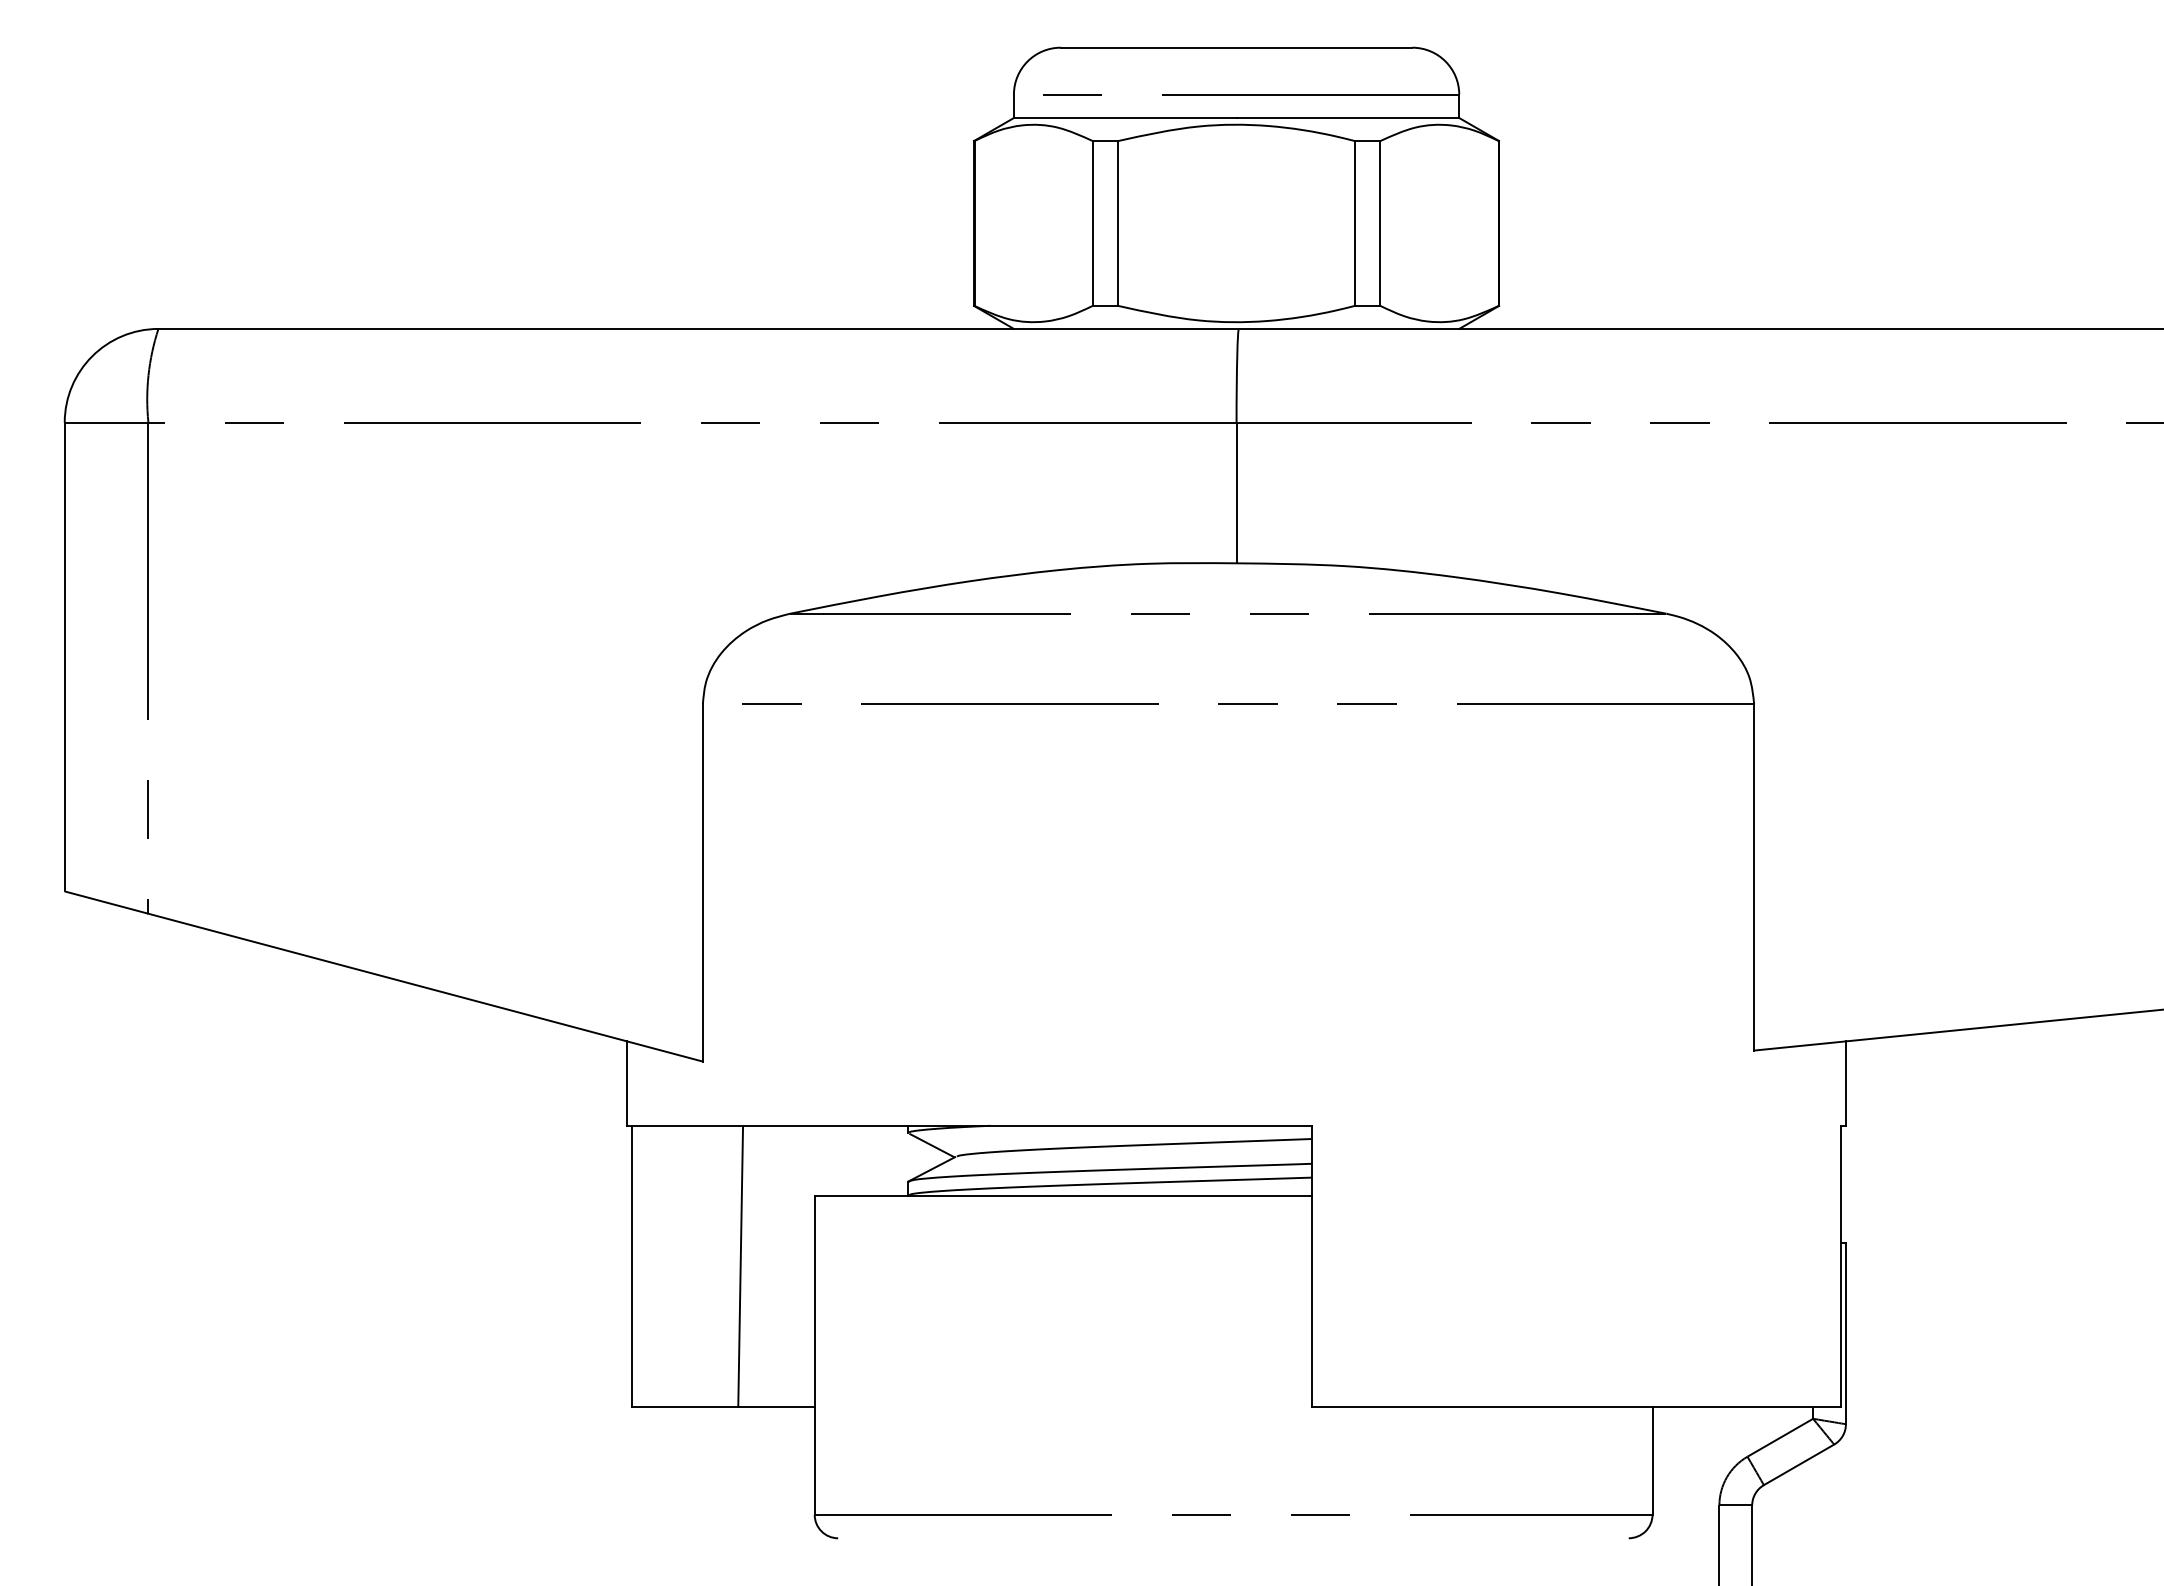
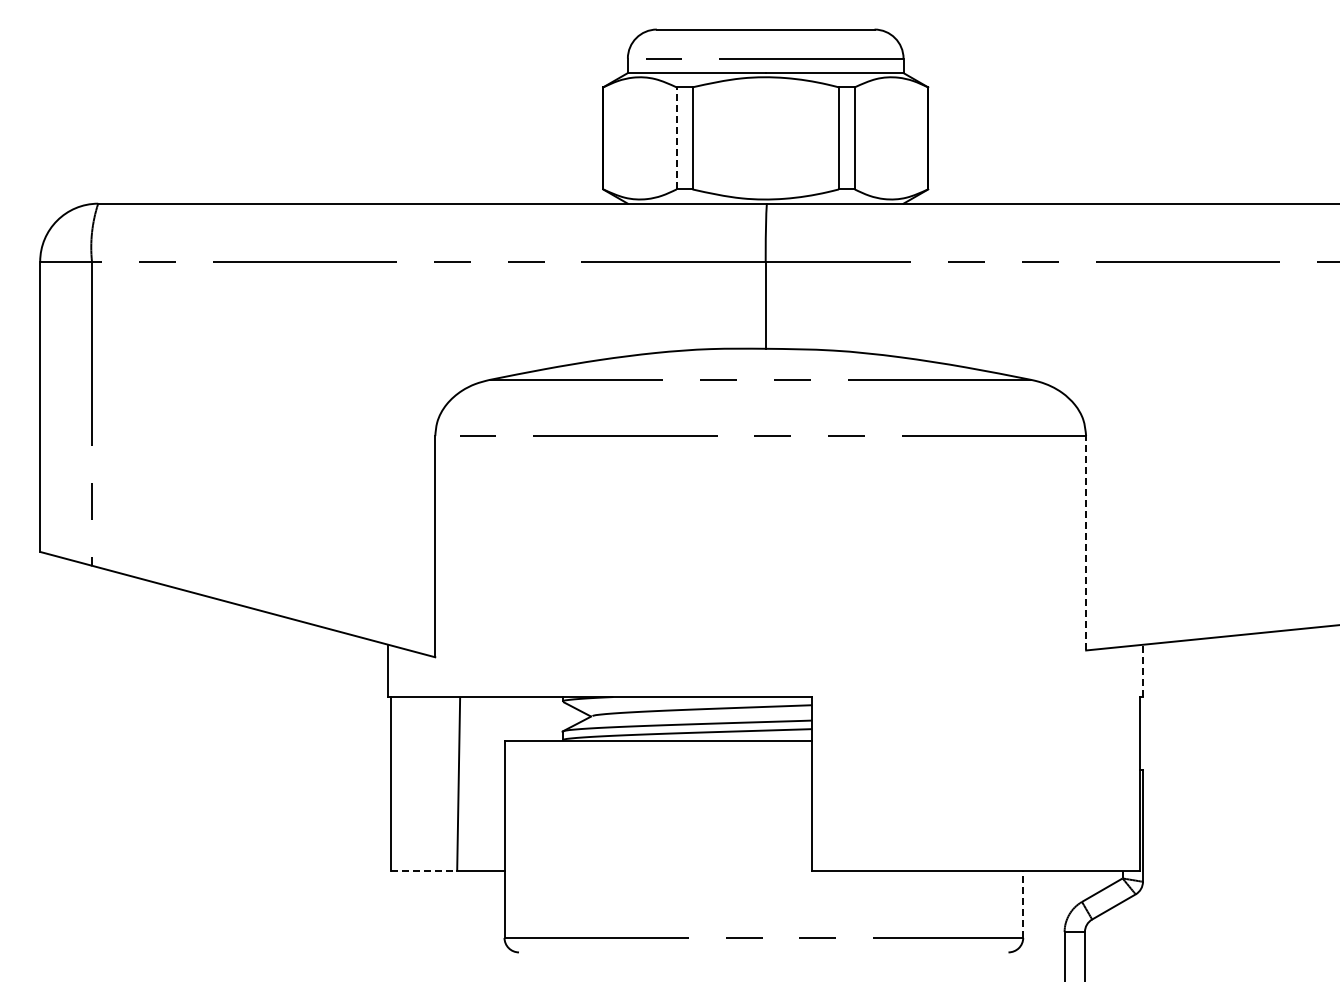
line: (1092, 222) -> (676, 137), solid -> dashed
line: (1754, 876) -> (1086, 542), solid -> dashed
line: (1845, 1082) -> (1142, 670), solid -> dashed
line: (685, 1407) -> (424, 871), solid -> dashed
line: (1652, 1460) -> (1023, 904), solid -> dashed

